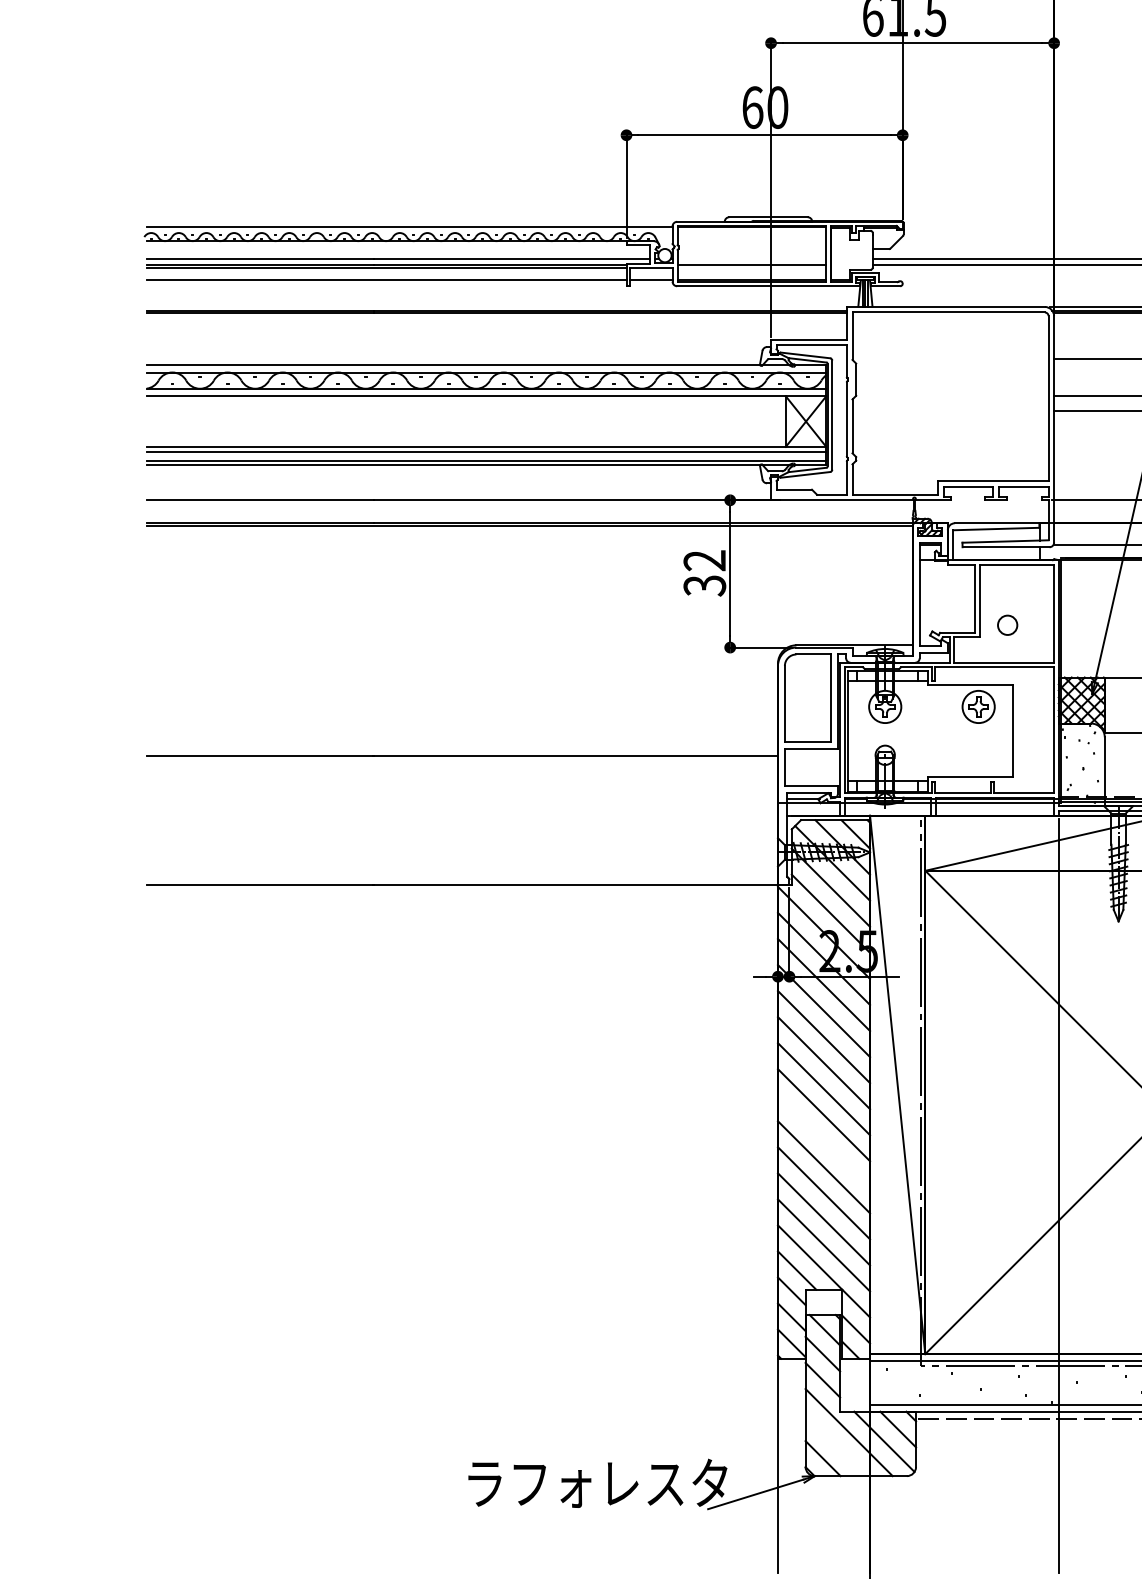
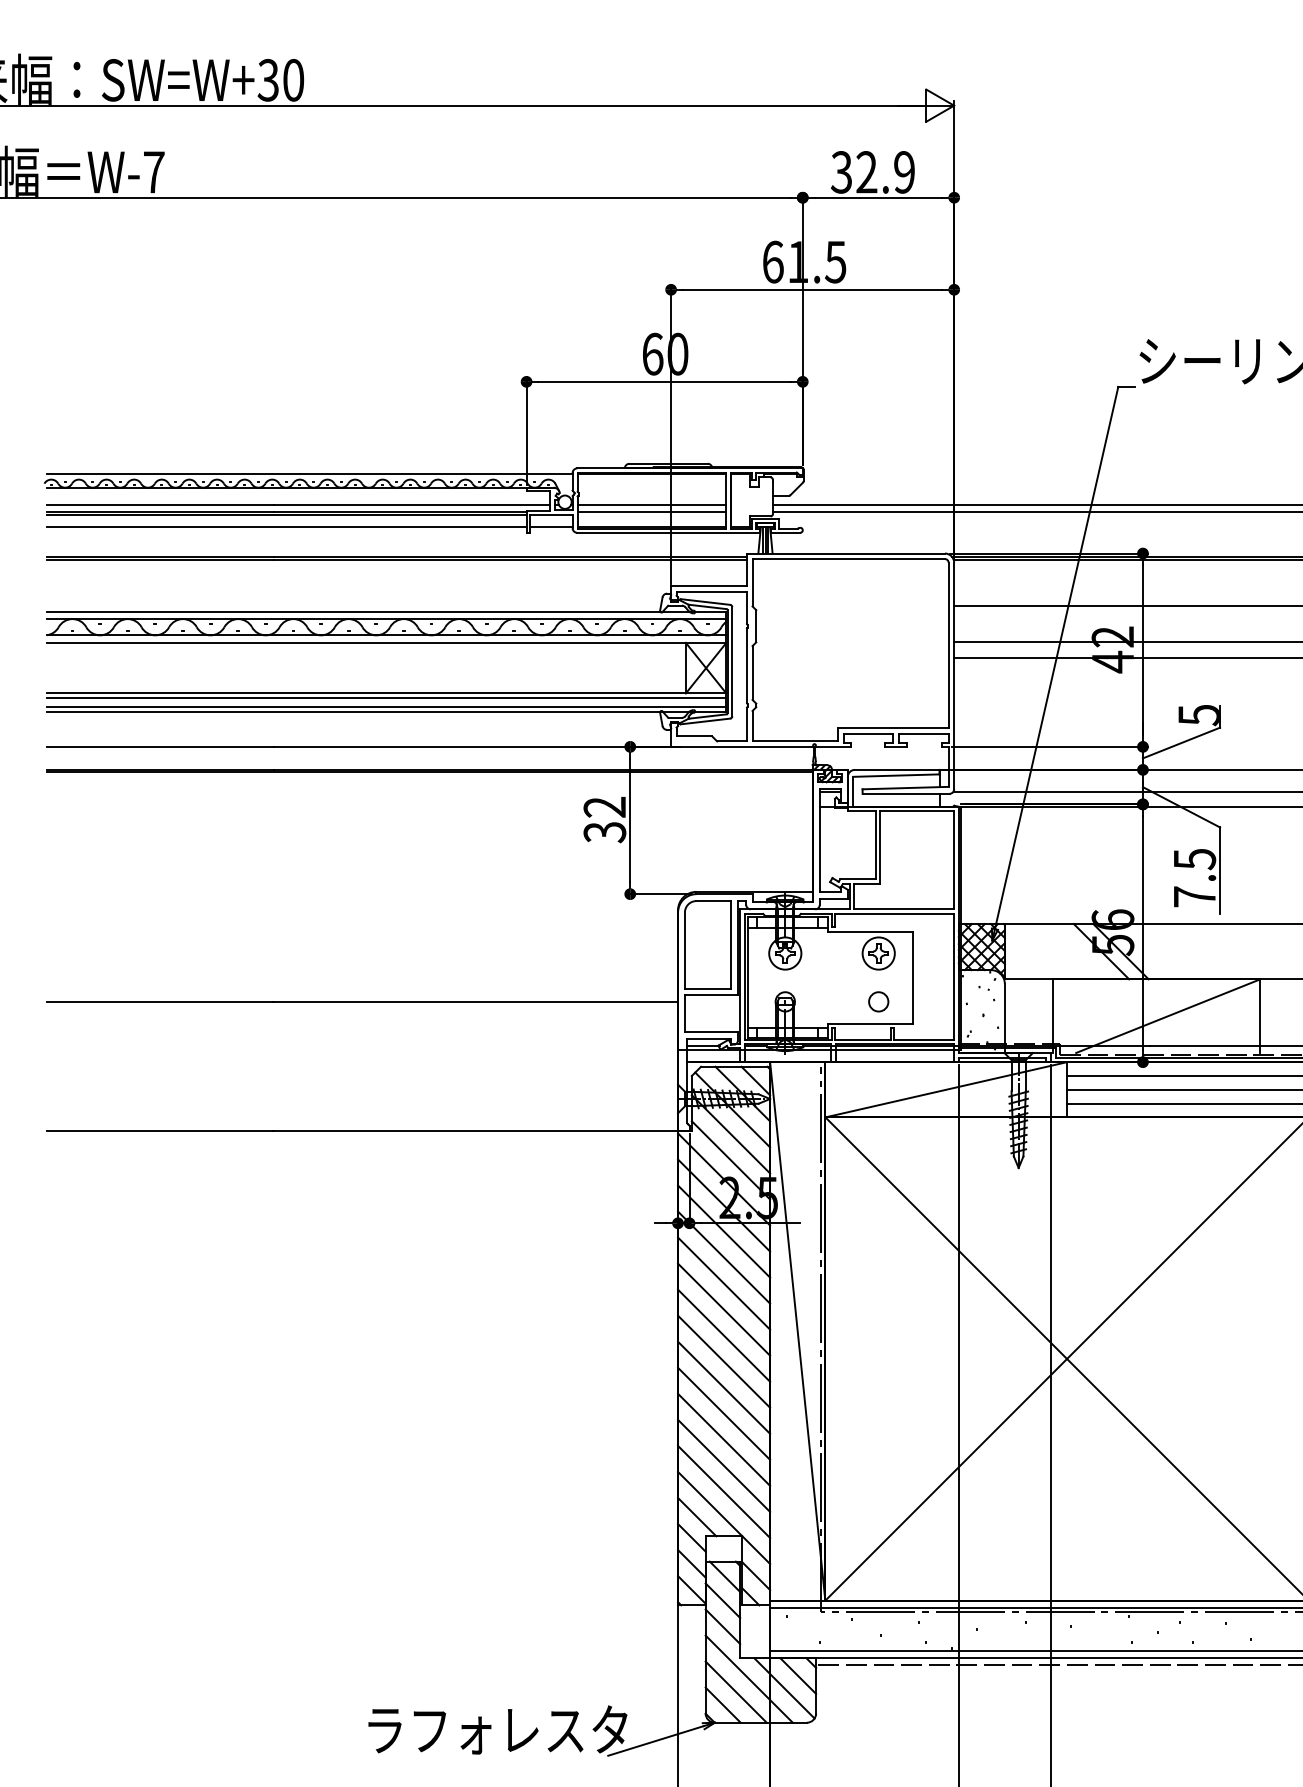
line: (751, 258) -> (651, 505), added
circle: (1007, 624) -> (878, 1001), moved
line: (824, 1140) -> (724, 1387), added
line: (835, 1444) -> (735, 1691), added

